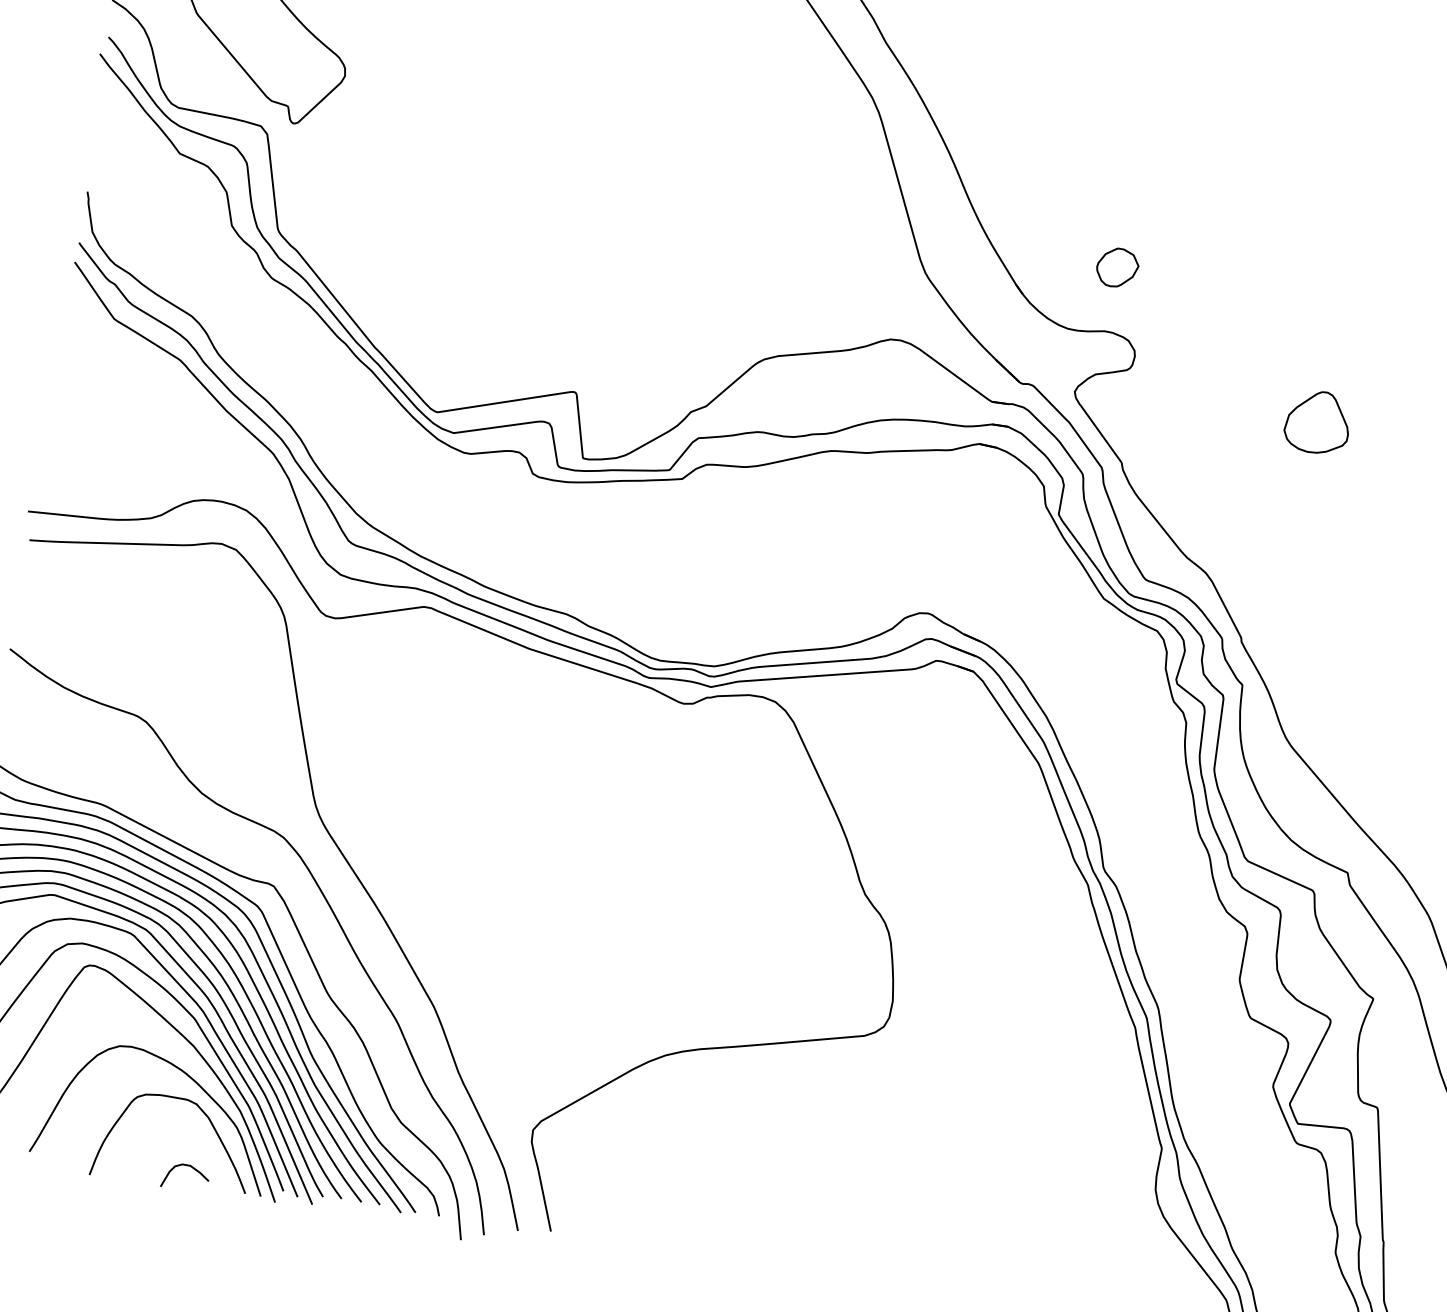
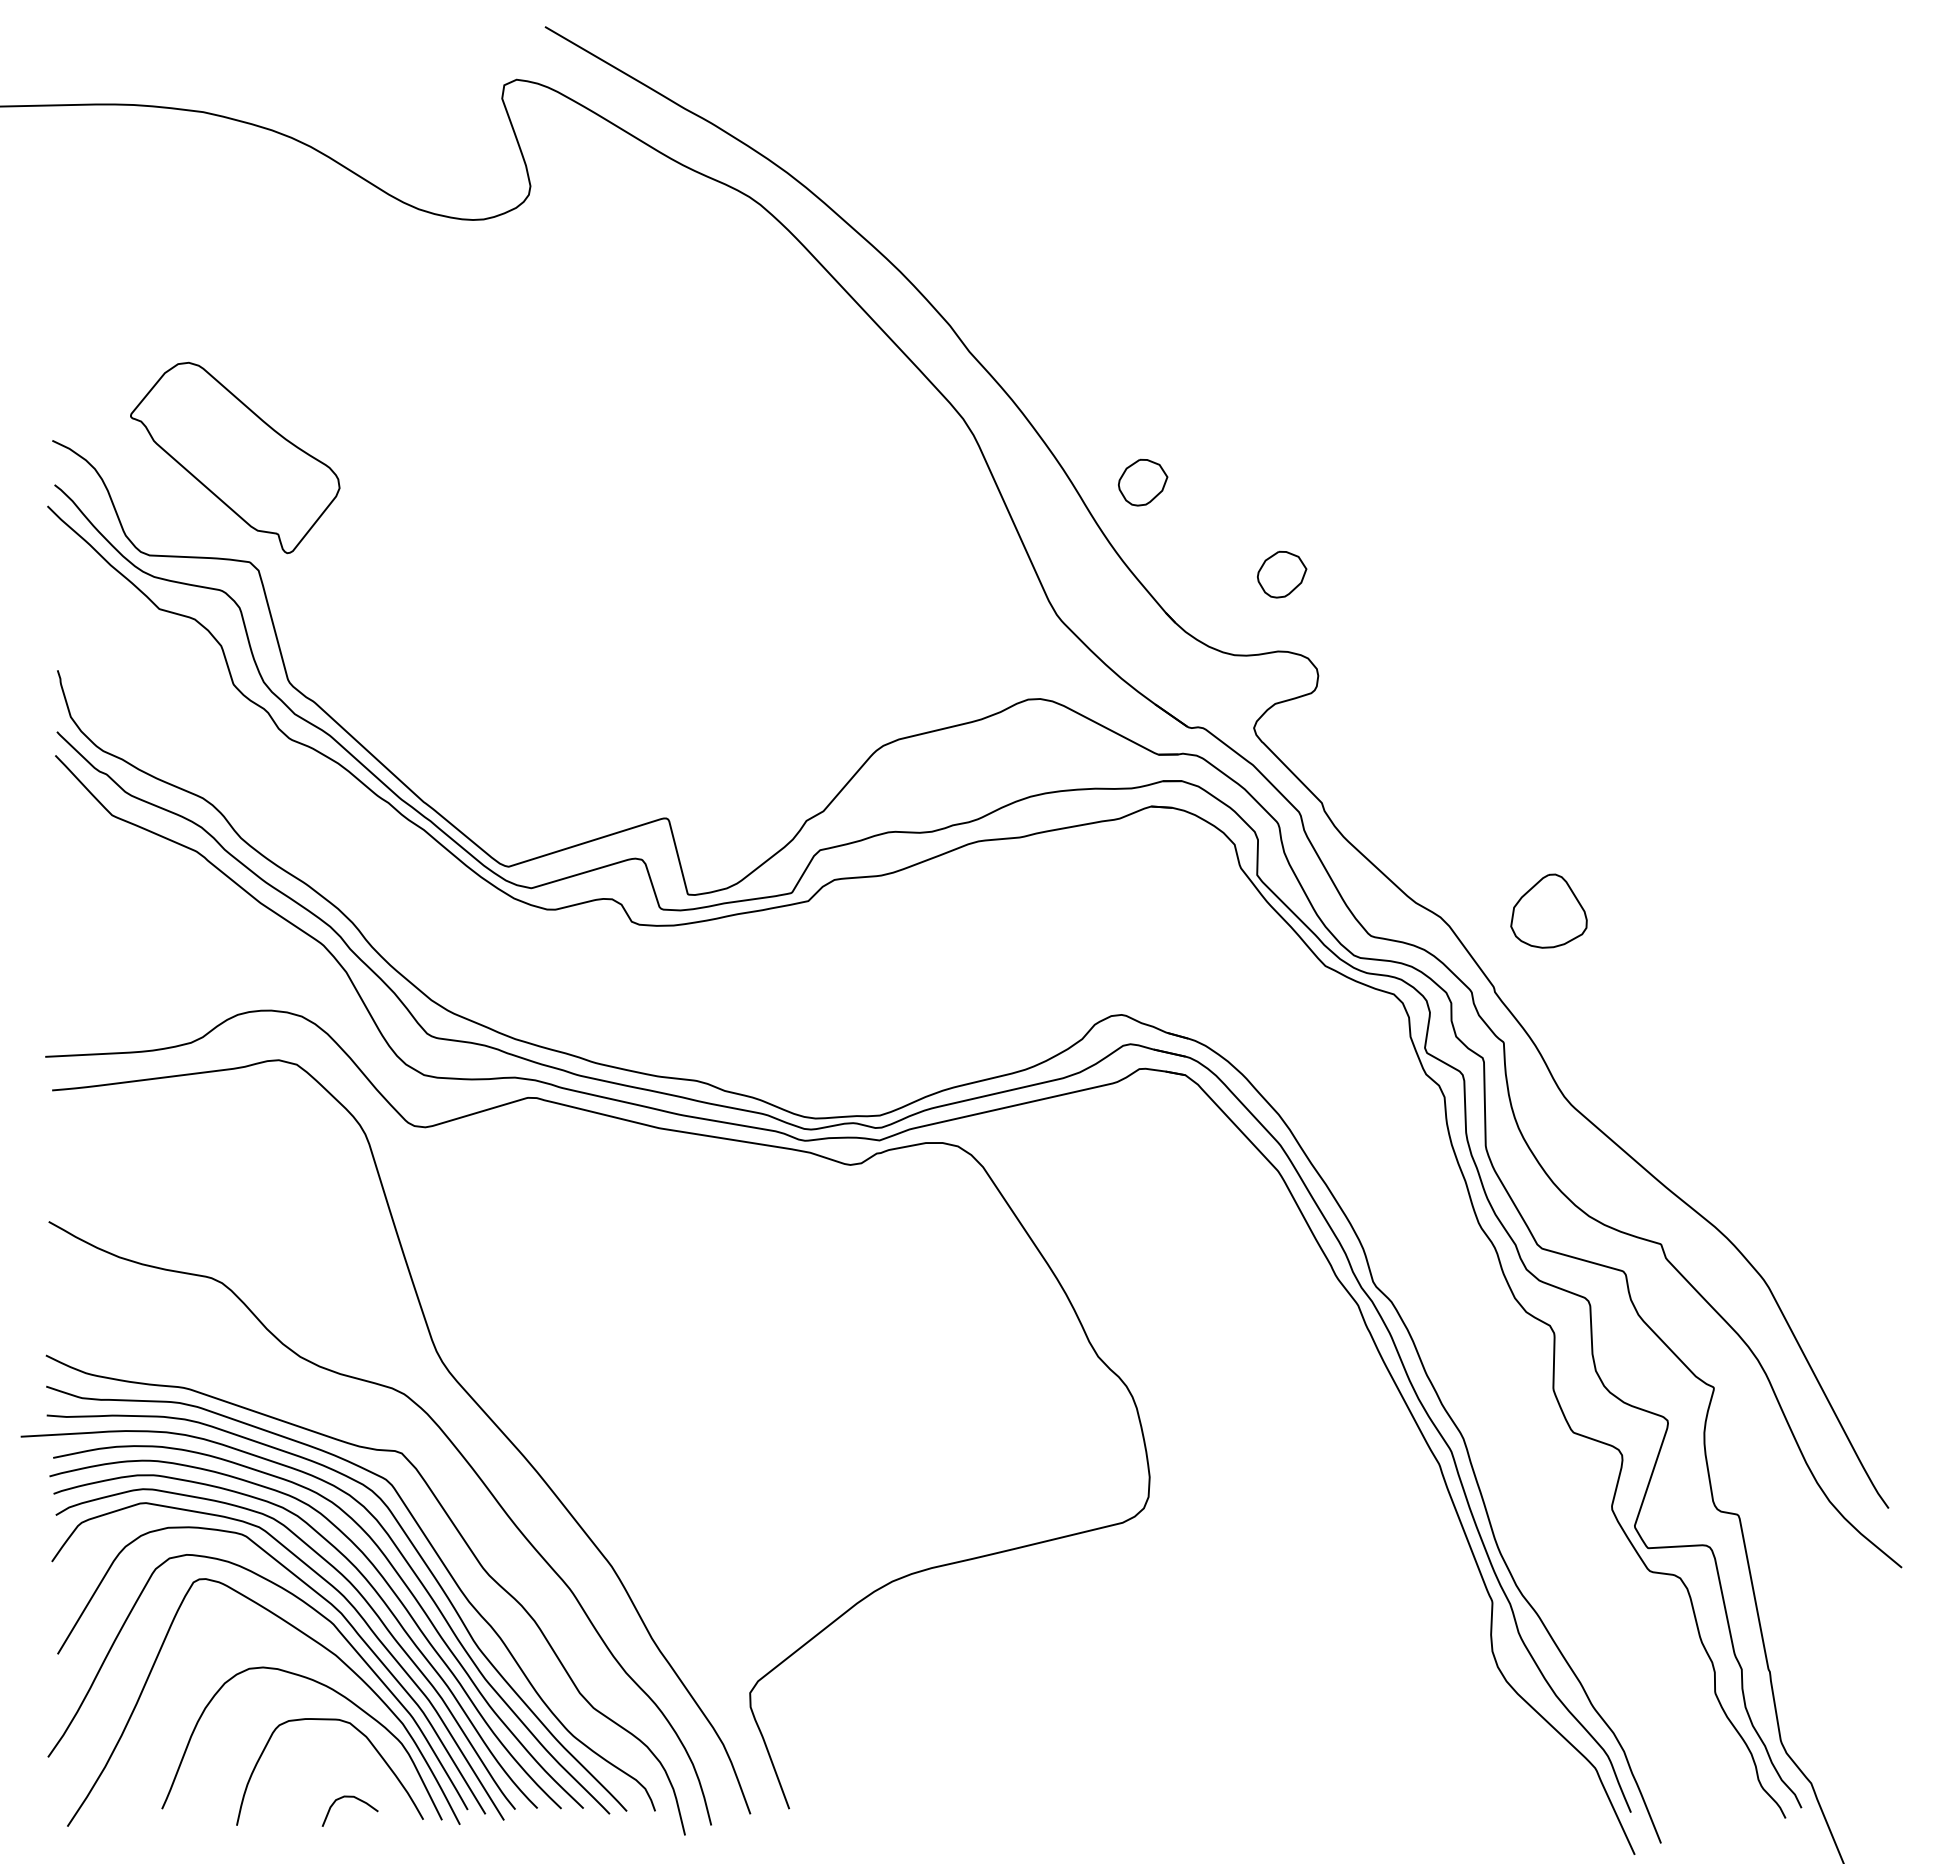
part: (1014, 173) -> (1143, 482), added
part: (1317, 421) -> (1548, 910), moved

